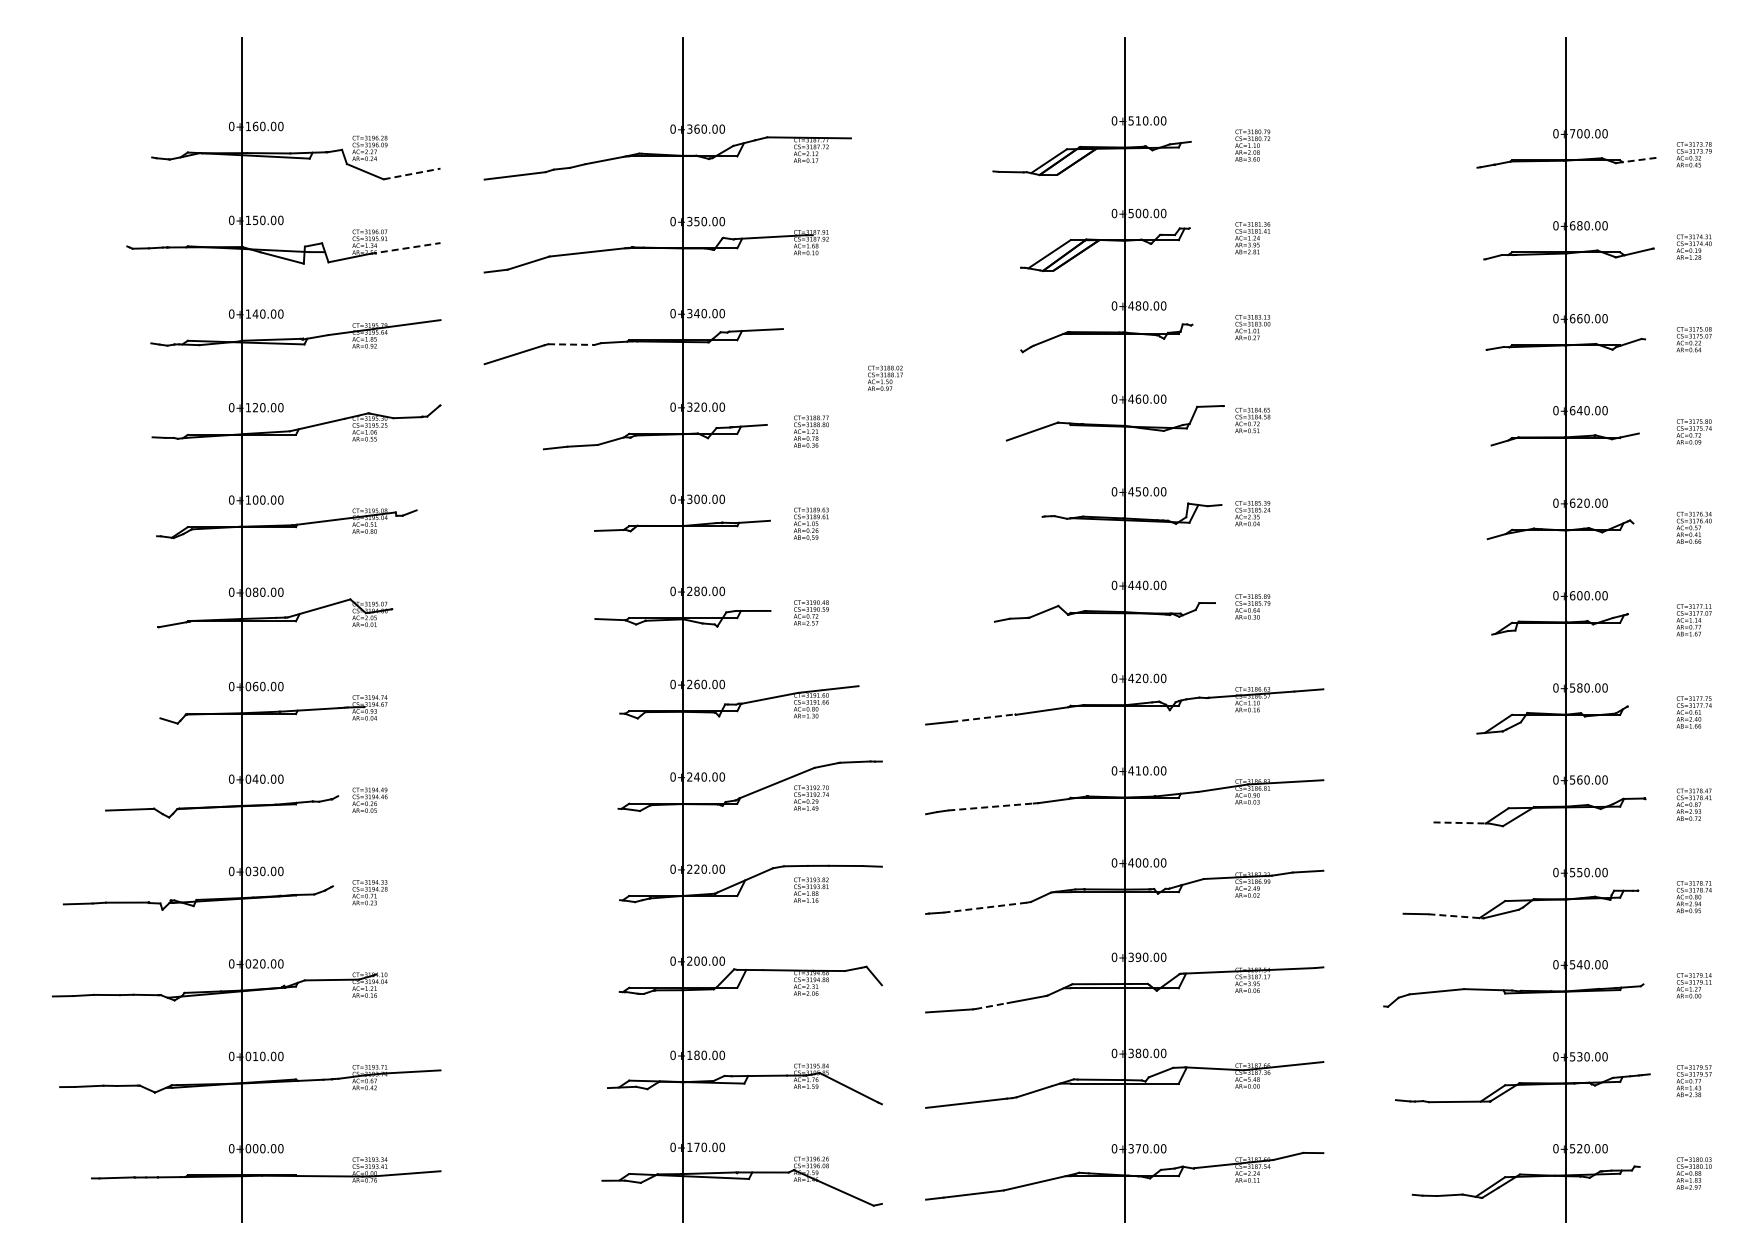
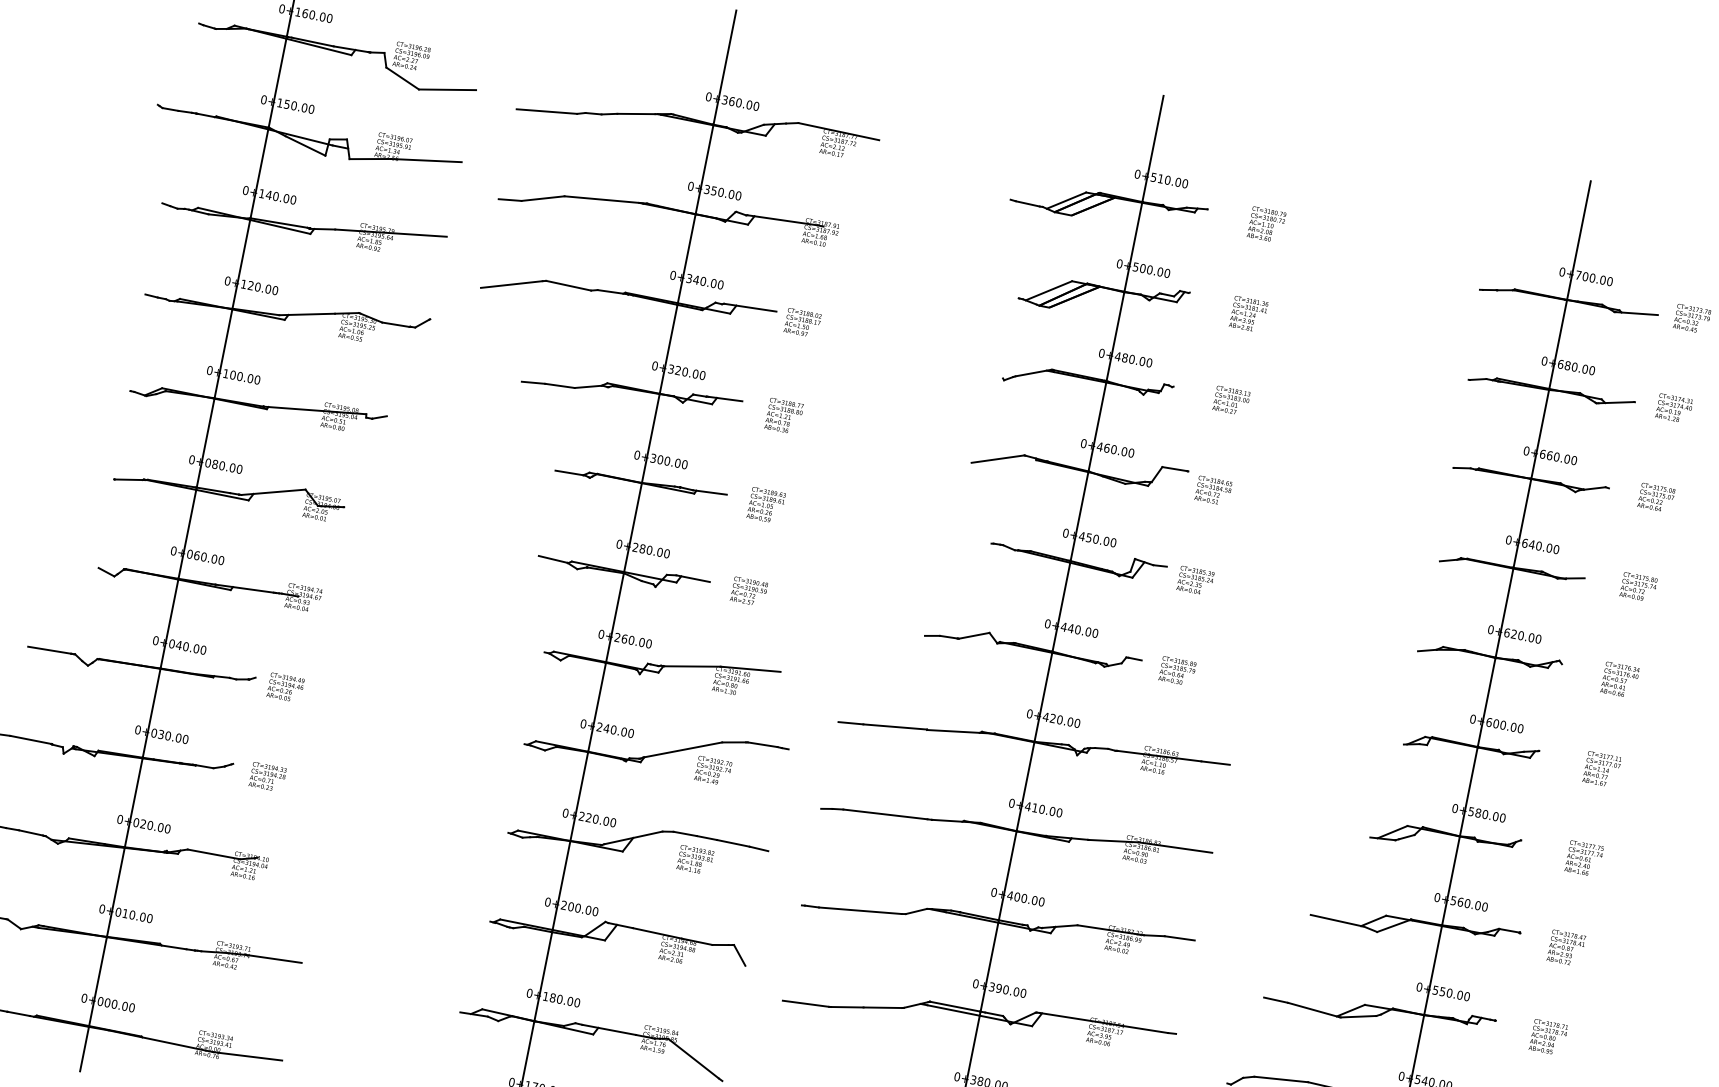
line: (1638, 160) -> (1637, 313), dashed -> solid
line: (412, 174) -> (447, 90), dashed -> solid
line: (405, 248) -> (426, 160), dashed -> solid
line: (571, 344) -> (568, 285), dashed -> solid
text: (885, 377) -> (803, 322), moved
line: (983, 718) -> (895, 727), dashed -> solid
line: (990, 806) -> (885, 813), dashed -> solid
line: (1460, 822) -> (1336, 920), dashed -> solid
line: (985, 907) -> (860, 910), dashed -> solid
line: (1455, 916) -> (1313, 1010), dashed -> solid
line: (991, 1006) -> (847, 1007), dashed -> solid

